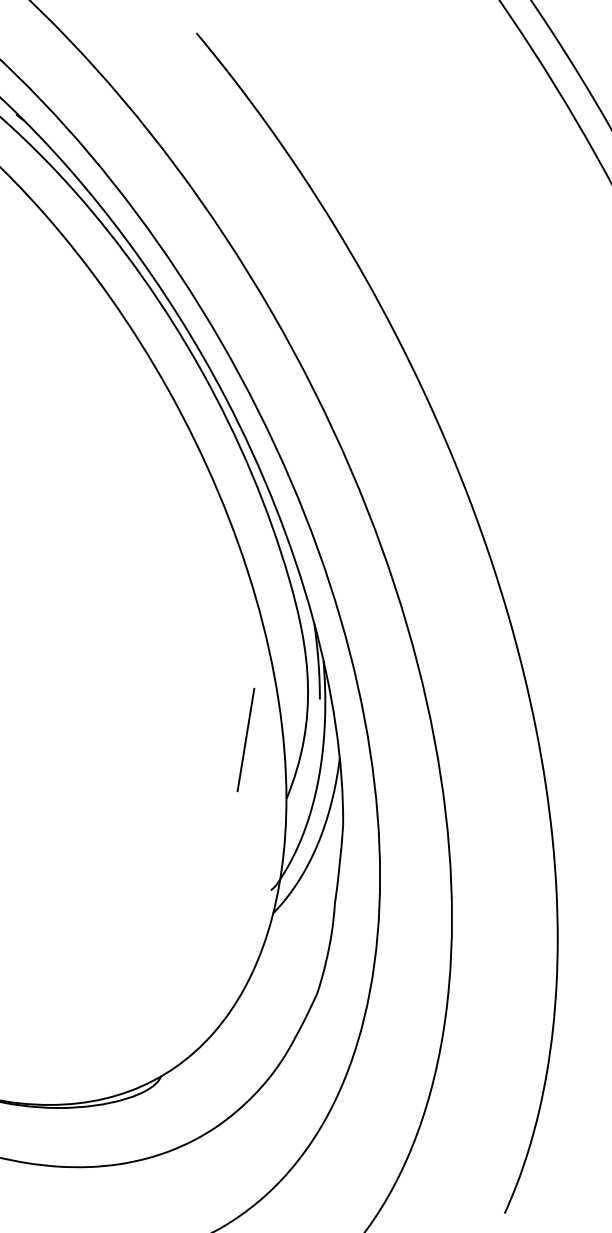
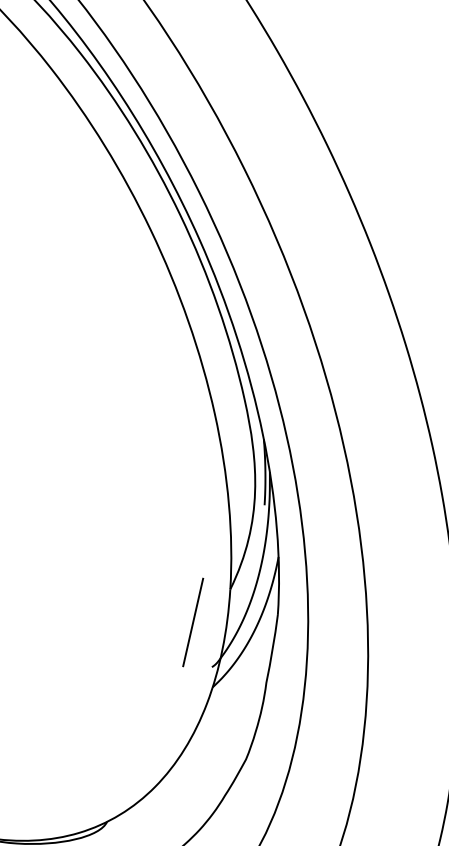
line: (245, 740) -> (192, 622), moved

